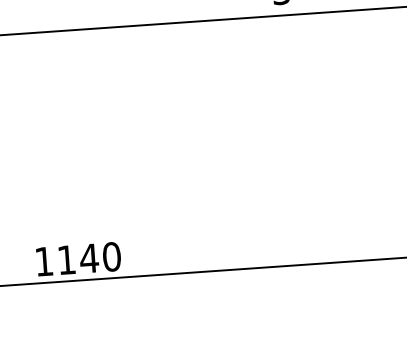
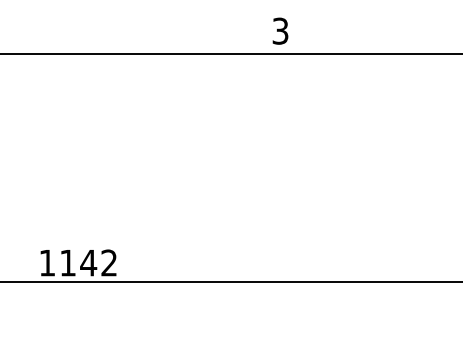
text: (112, 256) -> (109, 262), 1140 -> 1142

